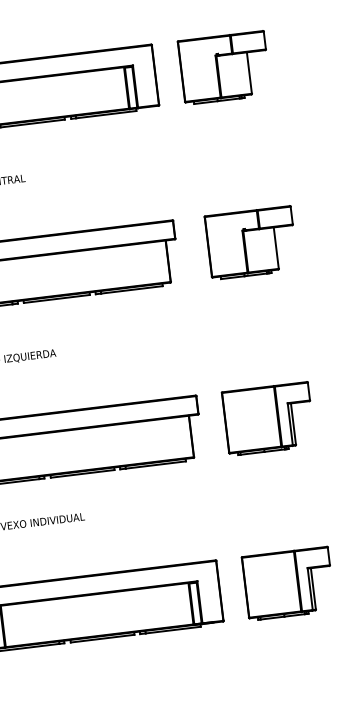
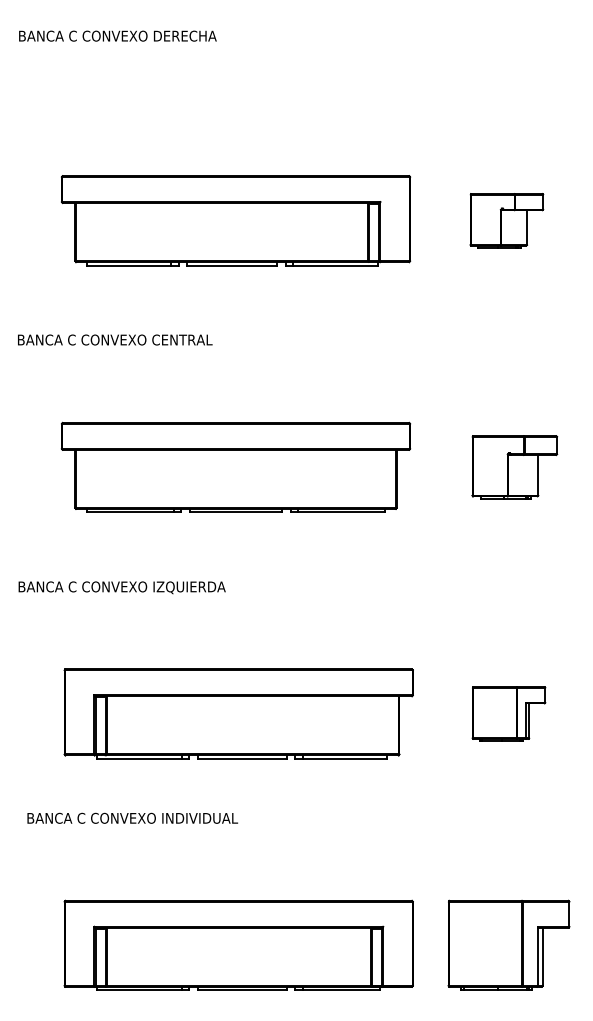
part: (224, 67) -> (506, 220), size x0.6
part: (251, 242) -> (514, 466), size x0.7
part: (268, 418) -> (508, 713), size x0.6

